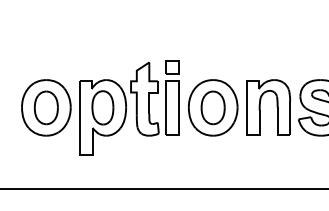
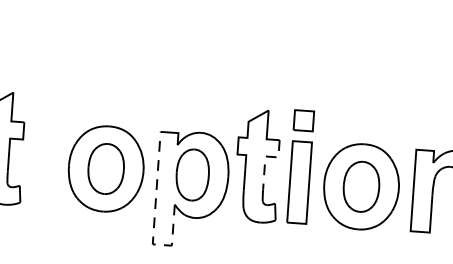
line: (149, 92) -> (265, 156), solid -> dashed
line: (80, 138) -> (155, 219), solid -> dashed

